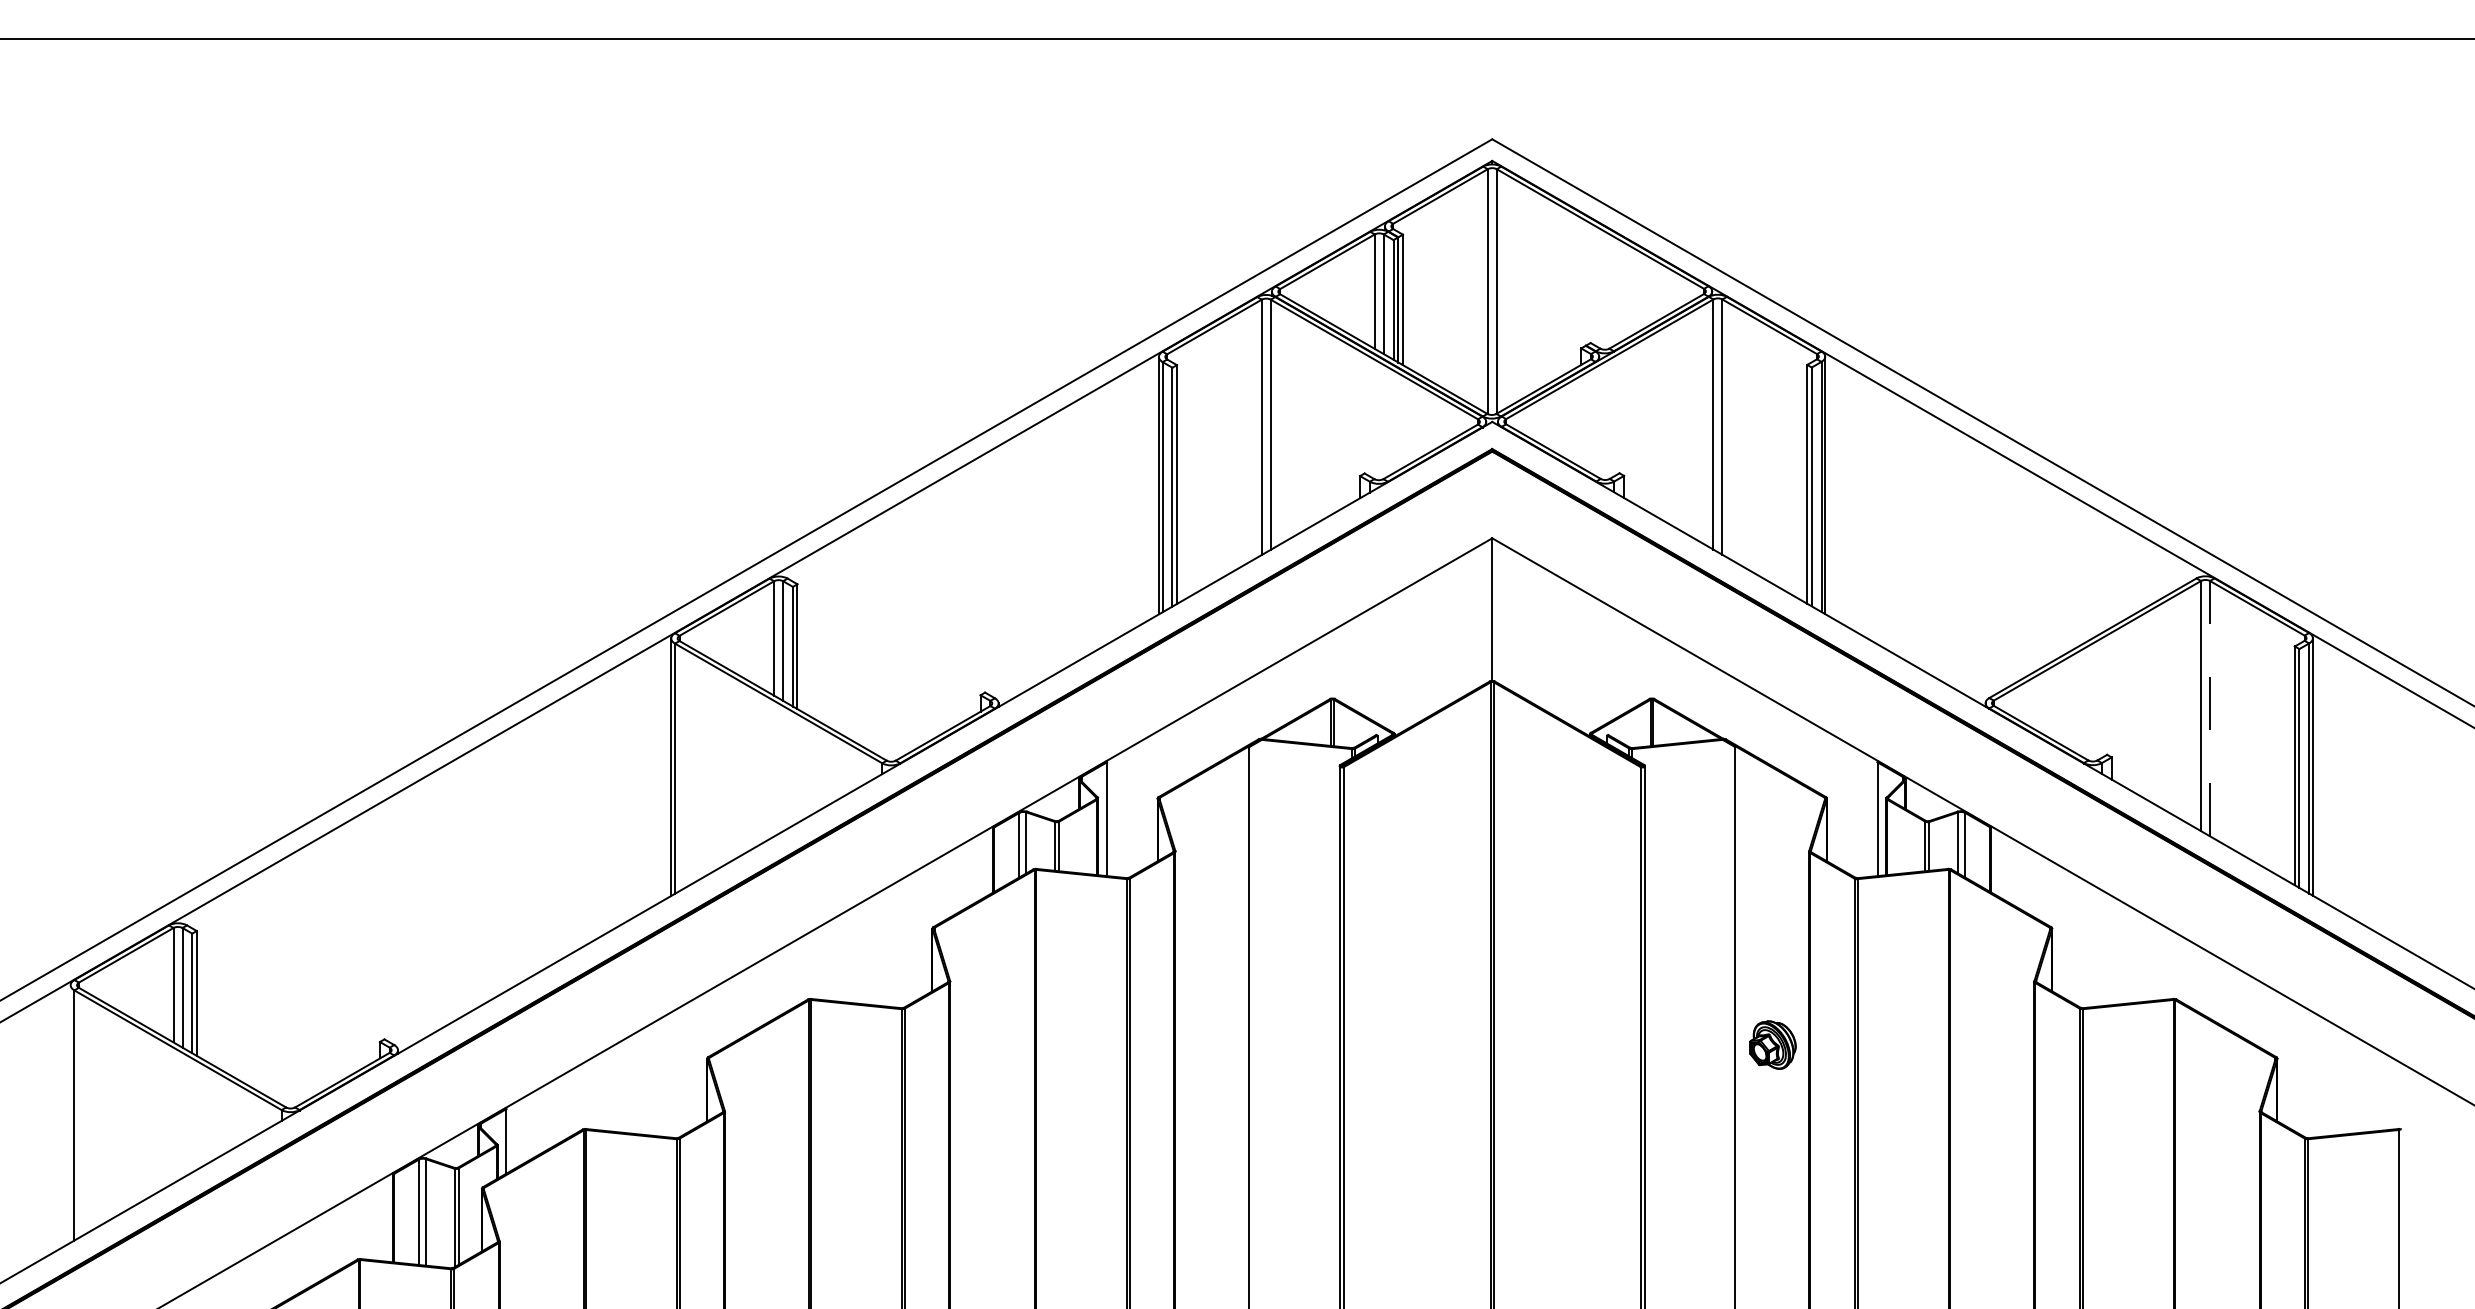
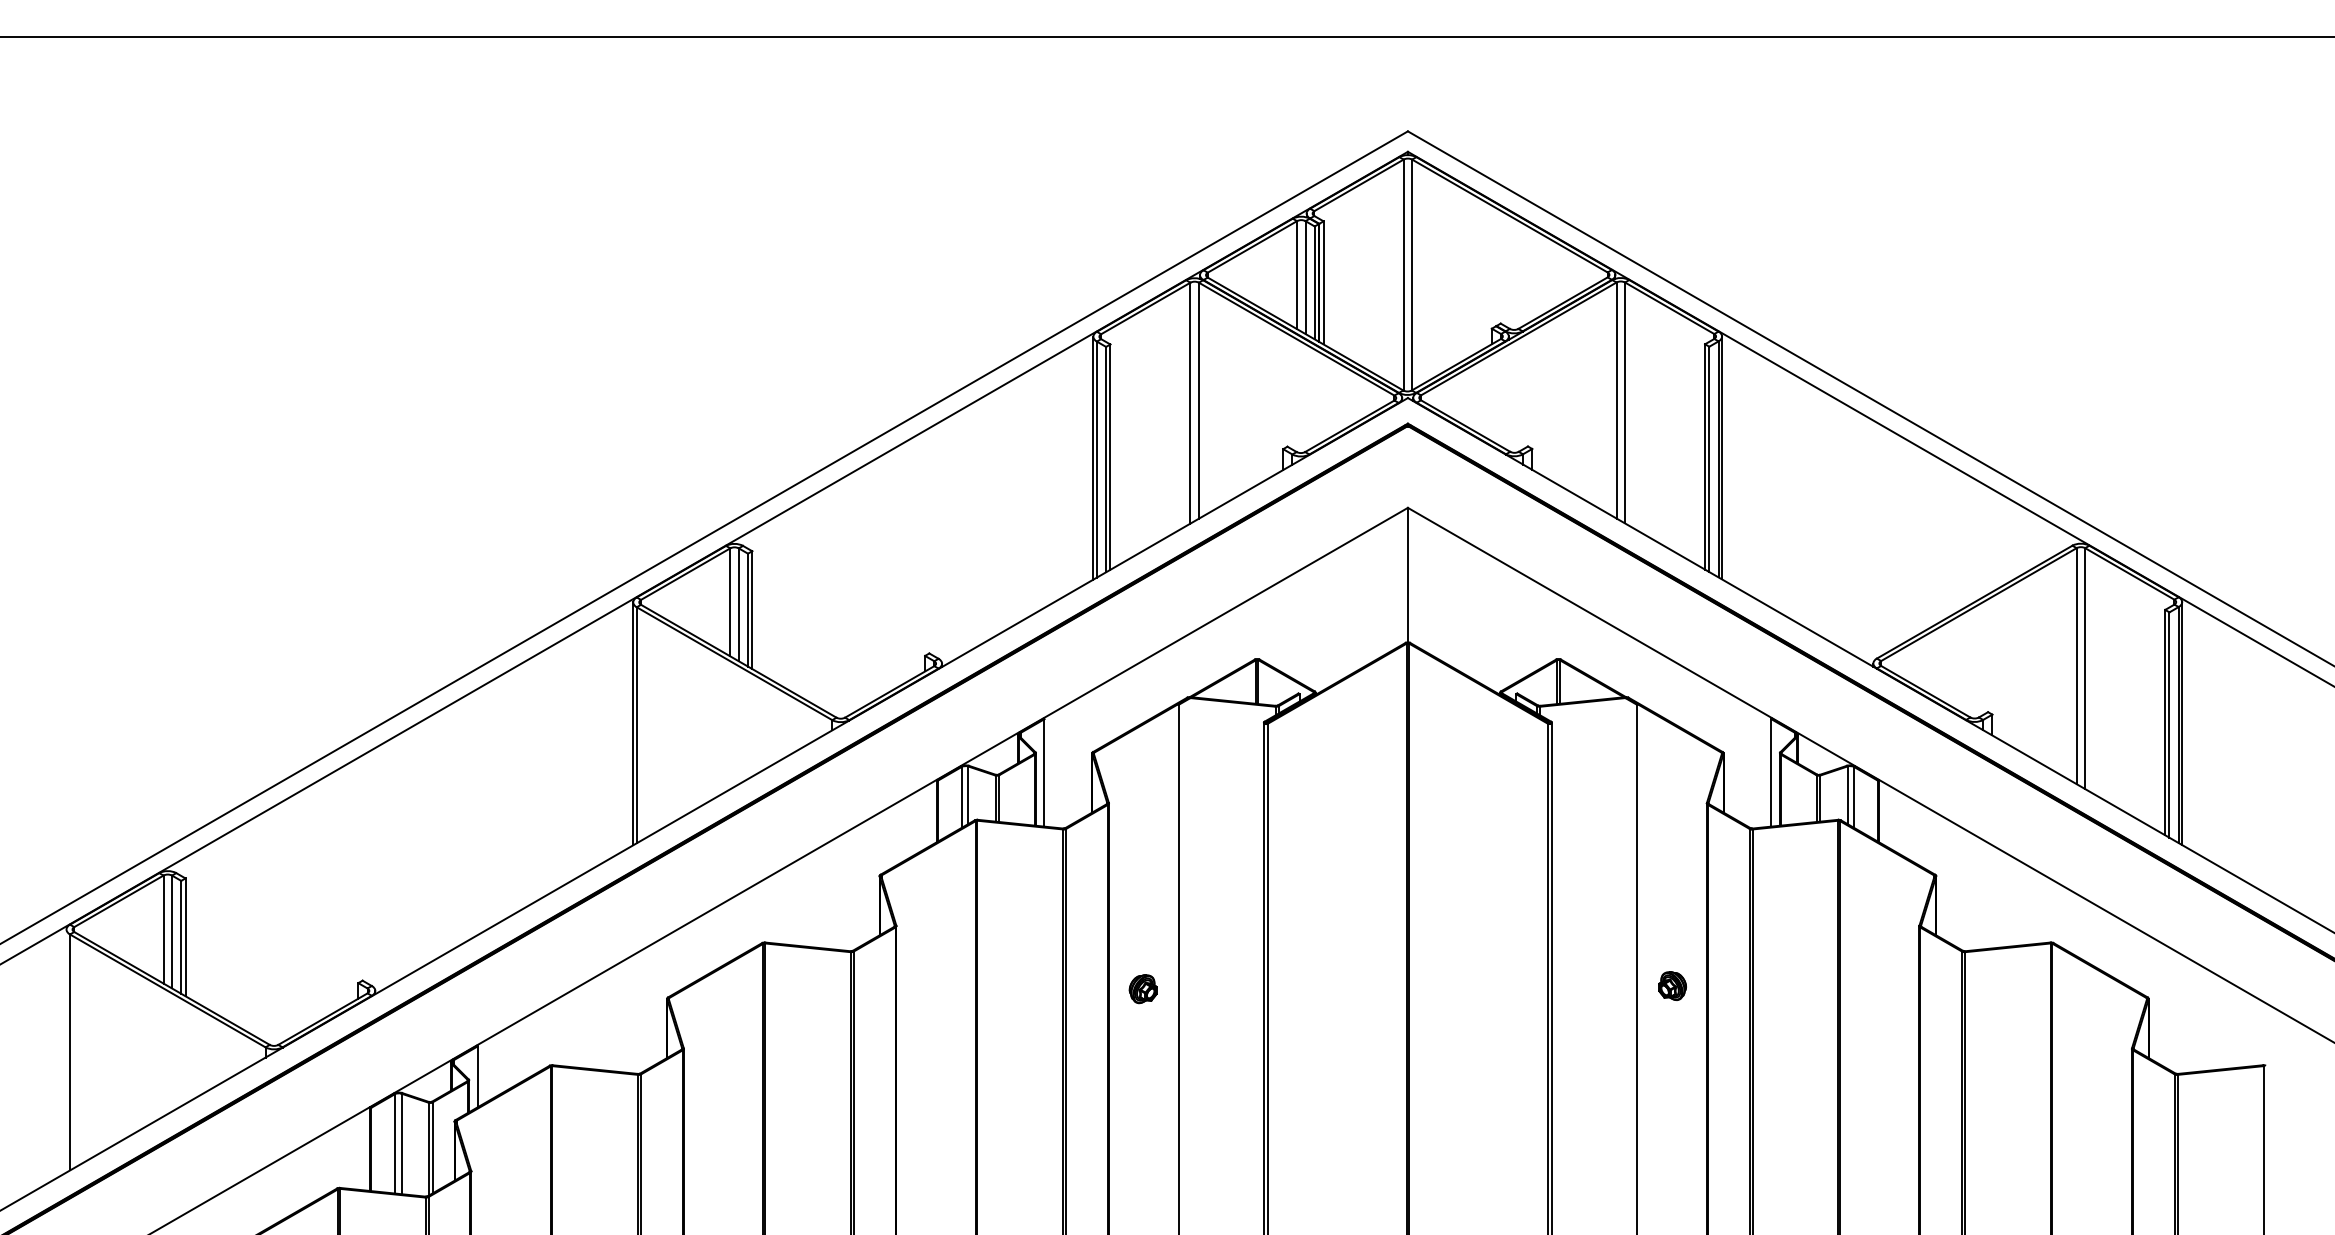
line: (2210, 708) -> (2085, 668), dashed -> solid
part: (1772, 1044) -> (1672, 985), size x0.62
part: (1211, 1048) -> (1142, 989), added

